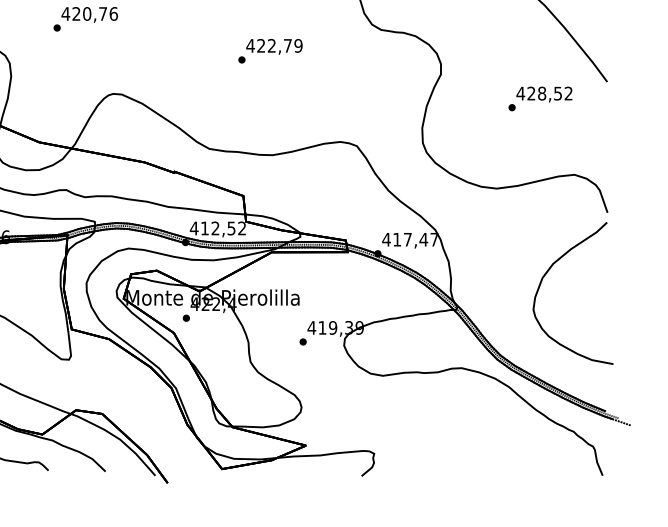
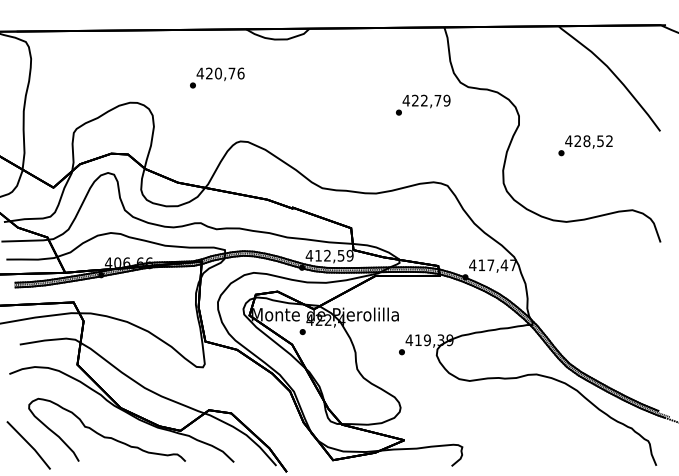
text: (270, 50) -> (423, 104), moved
text: (540, 98) -> (585, 145), moved
text: (241, 228) -> (349, 255), 412,52 -> 412,59
curve: (547, 274) -> (609, 294), removed

